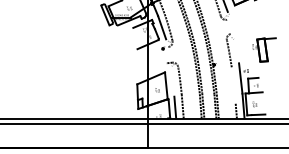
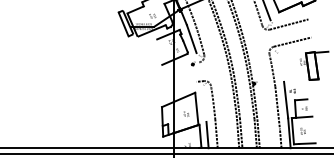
line: (243, 15) -> (289, 24), added
line: (245, 30) -> (291, 42), added
line: (233, 84) -> (277, 107), added

